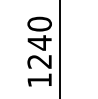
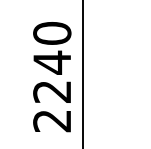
text: (39, 80) -> (51, 121), 1240 -> 2240

